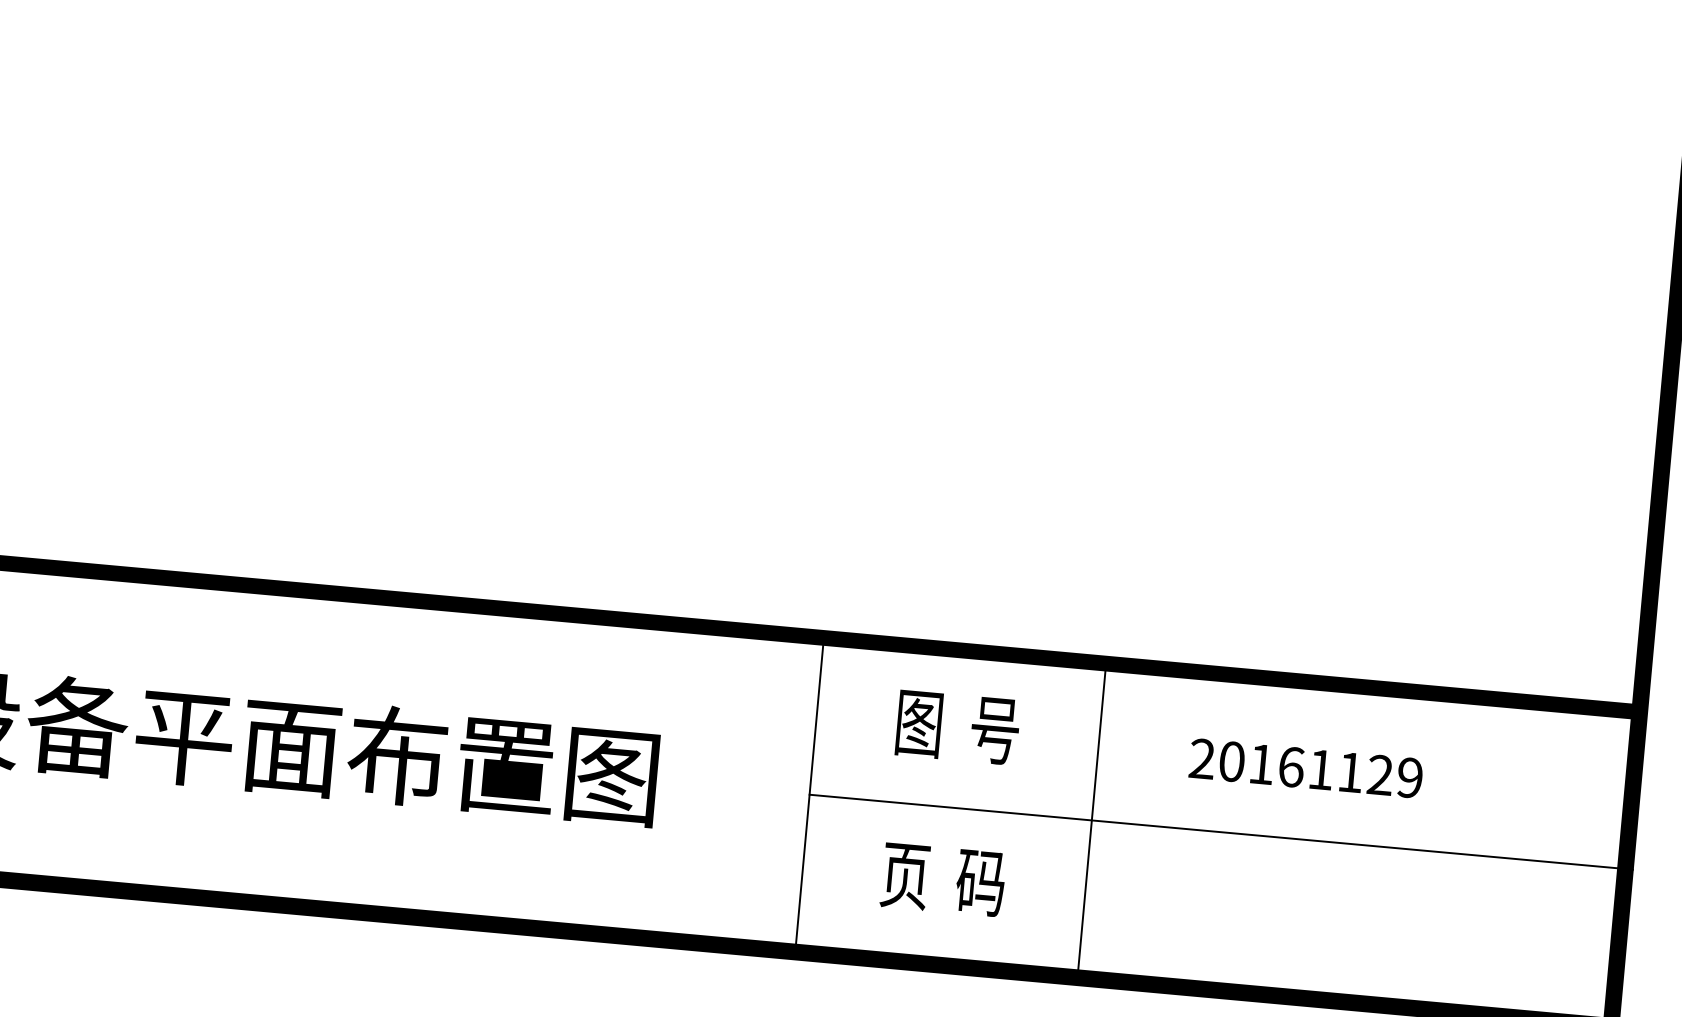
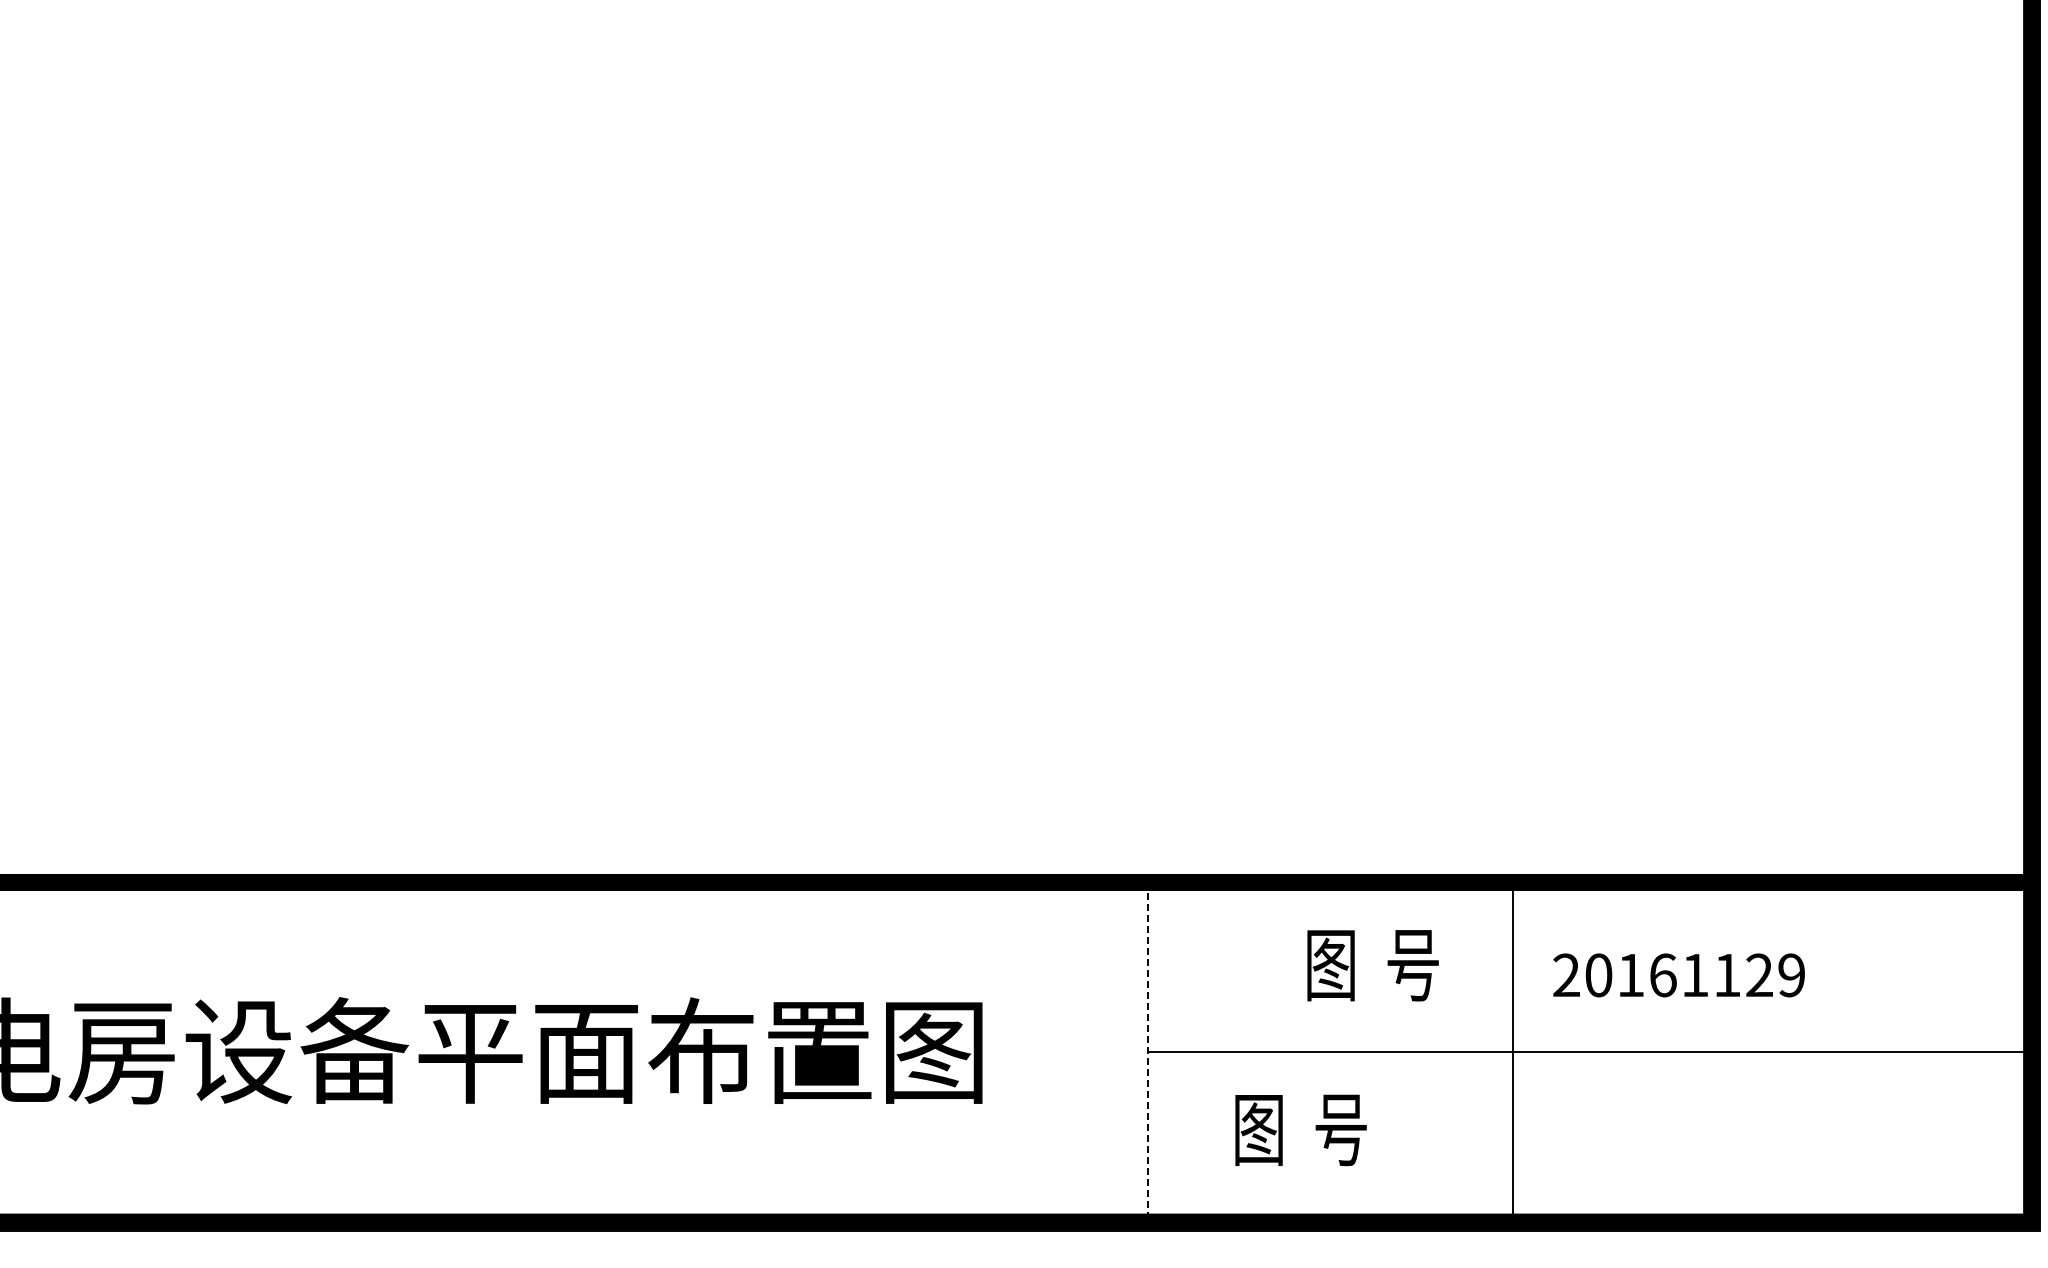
text: (957, 727) -> (1372, 965), moved
line: (809, 795) -> (1148, 1052), solid -> dashed
line: (1091, 820) -> (1512, 1052), moved
text: (942, 879) -> (1299, 1130), 页  码 -> 图  号

